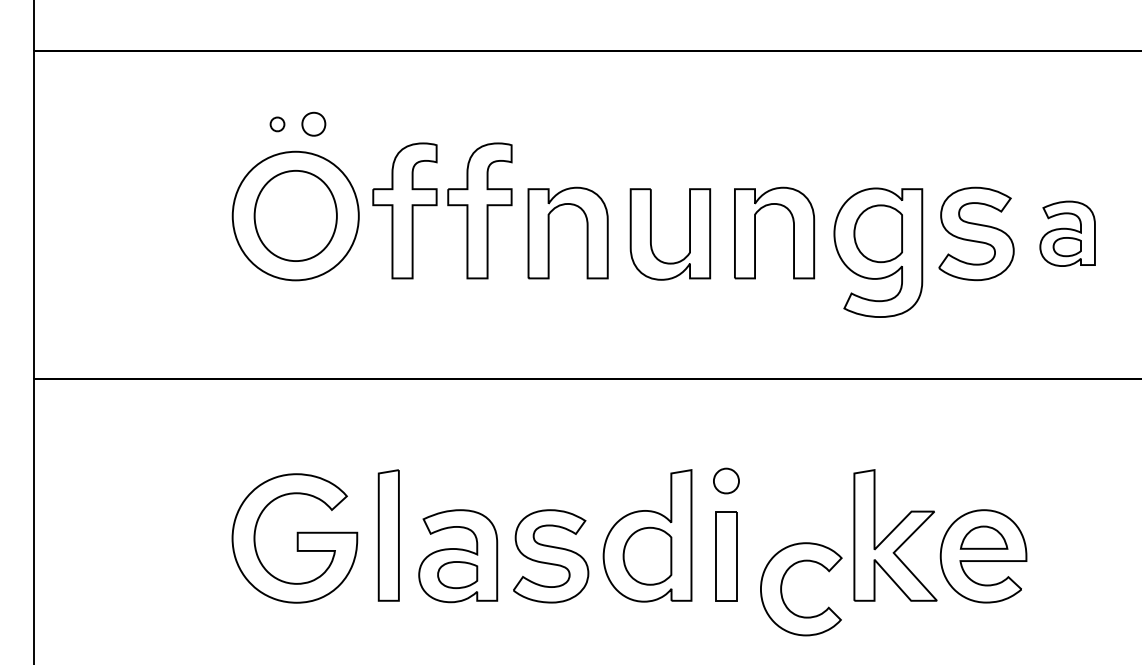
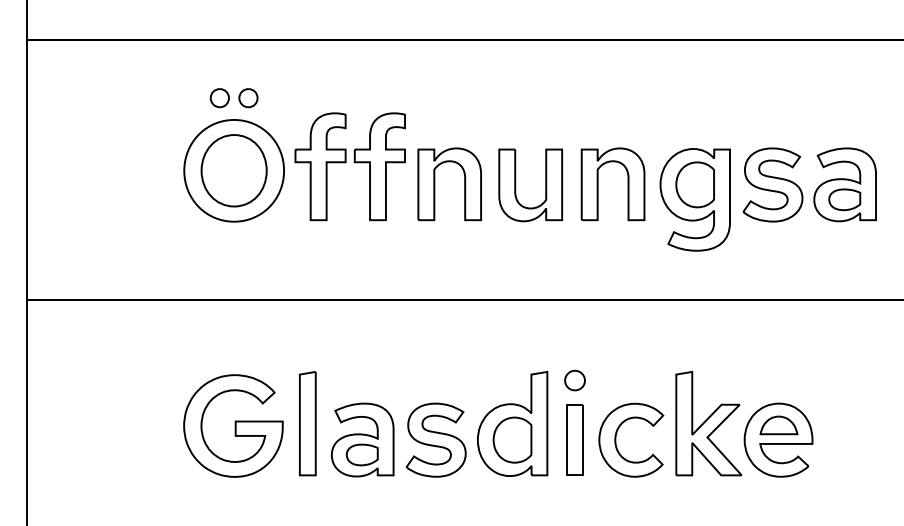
part: (277, 124) -> (219, 98), size x1.67
part: (1066, 233) -> (844, 184), size x1.43
part: (782, 588) -> (616, 439), moved

